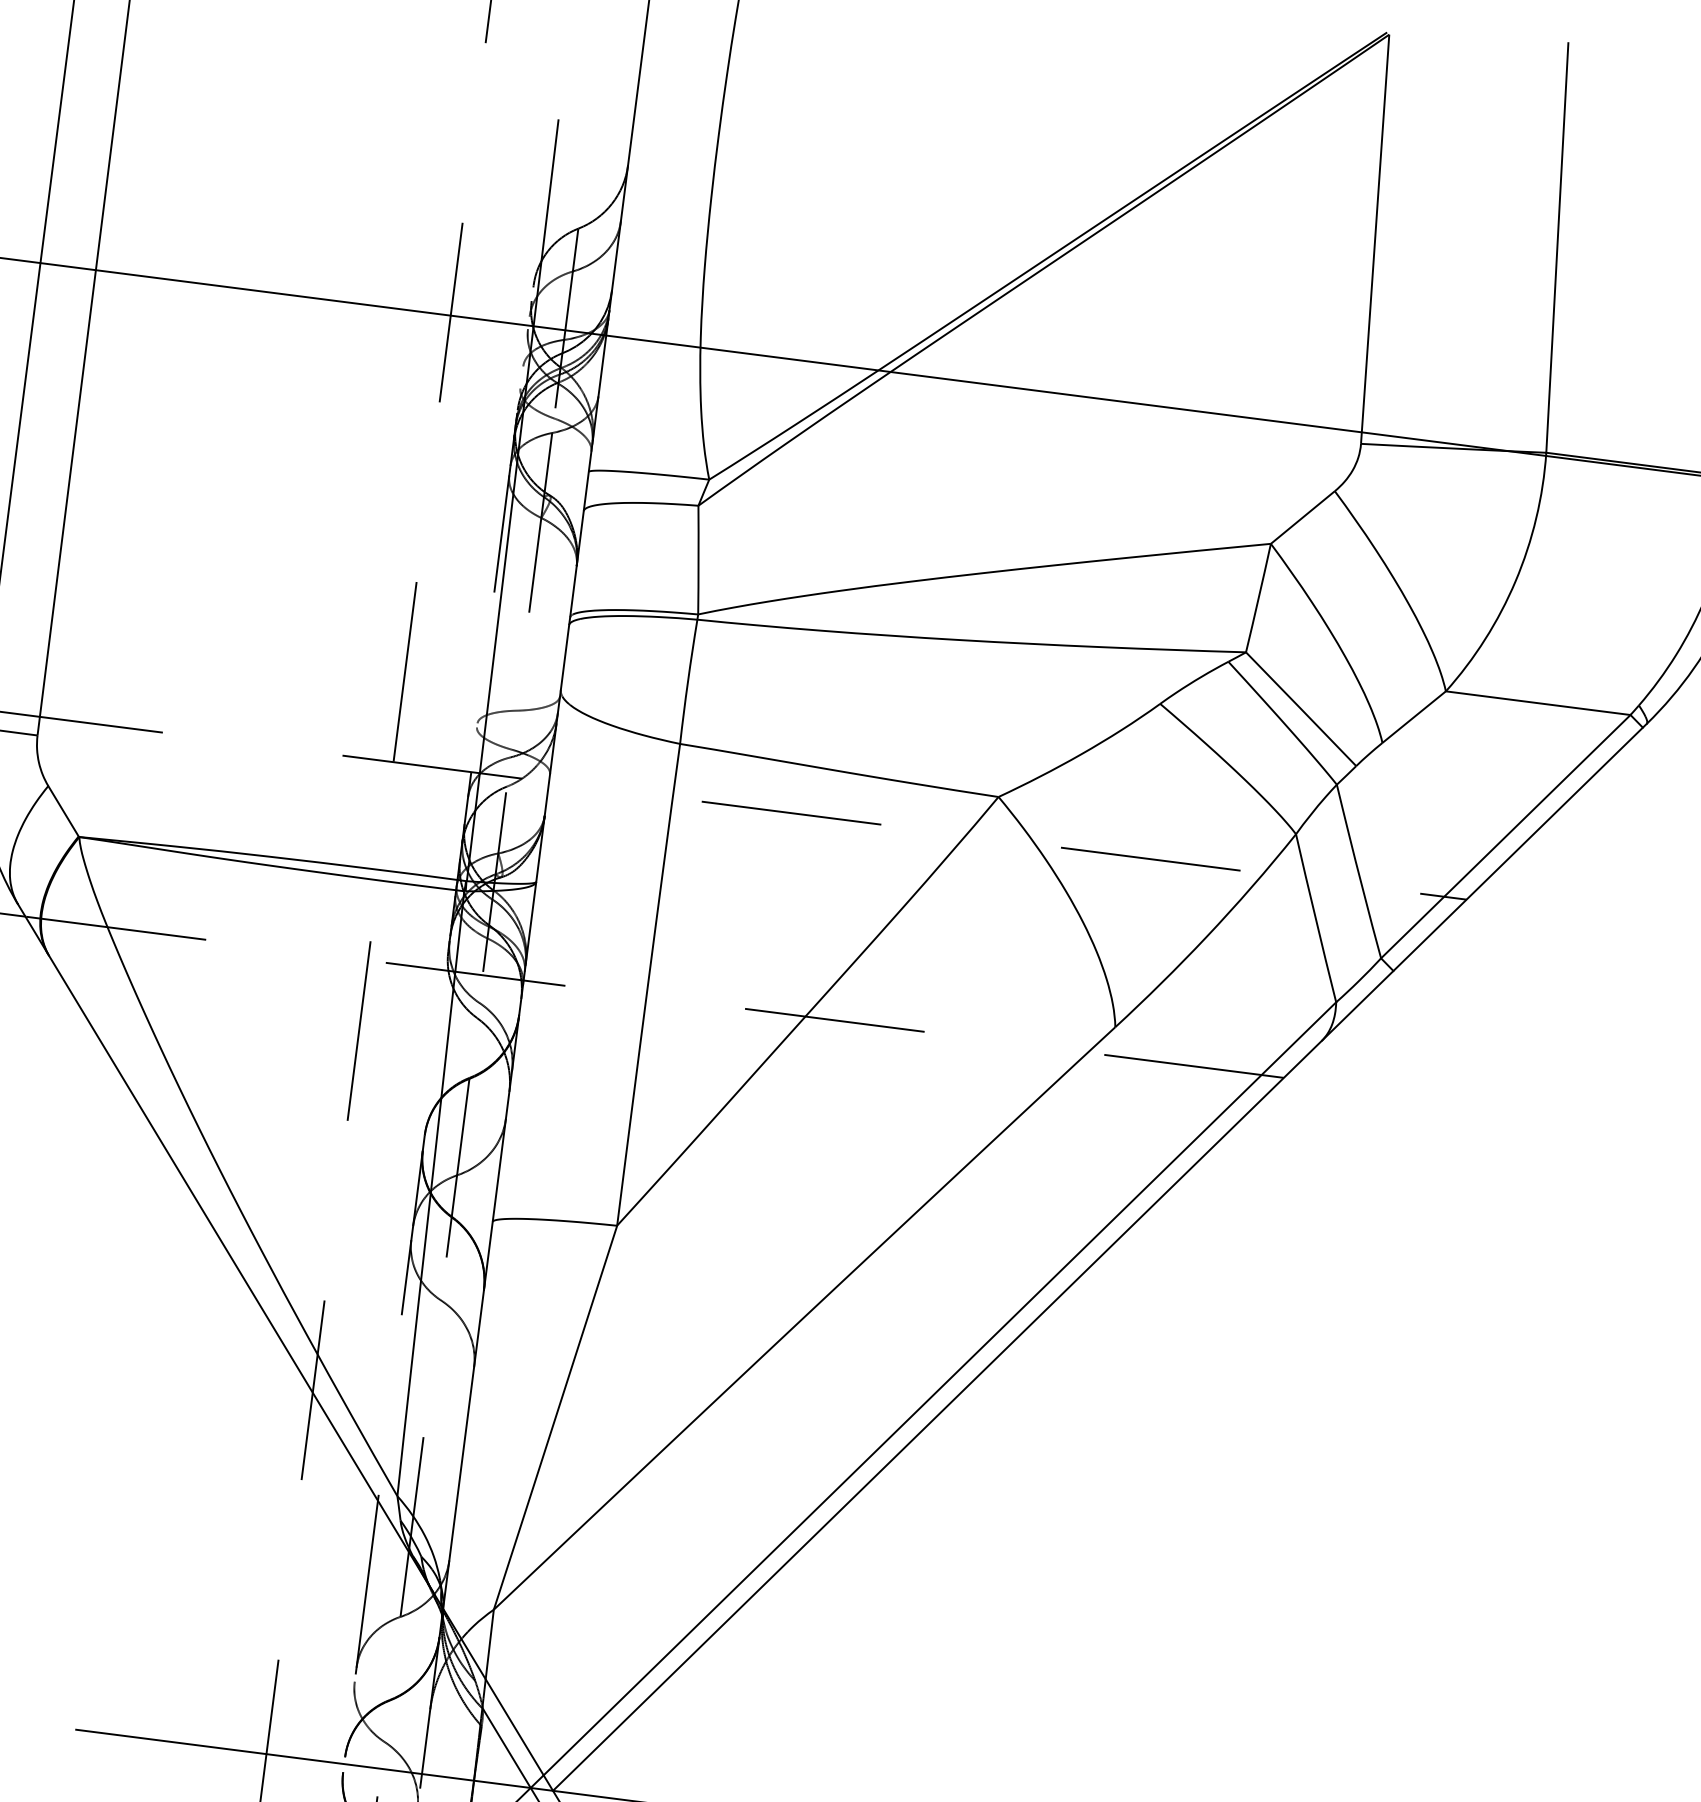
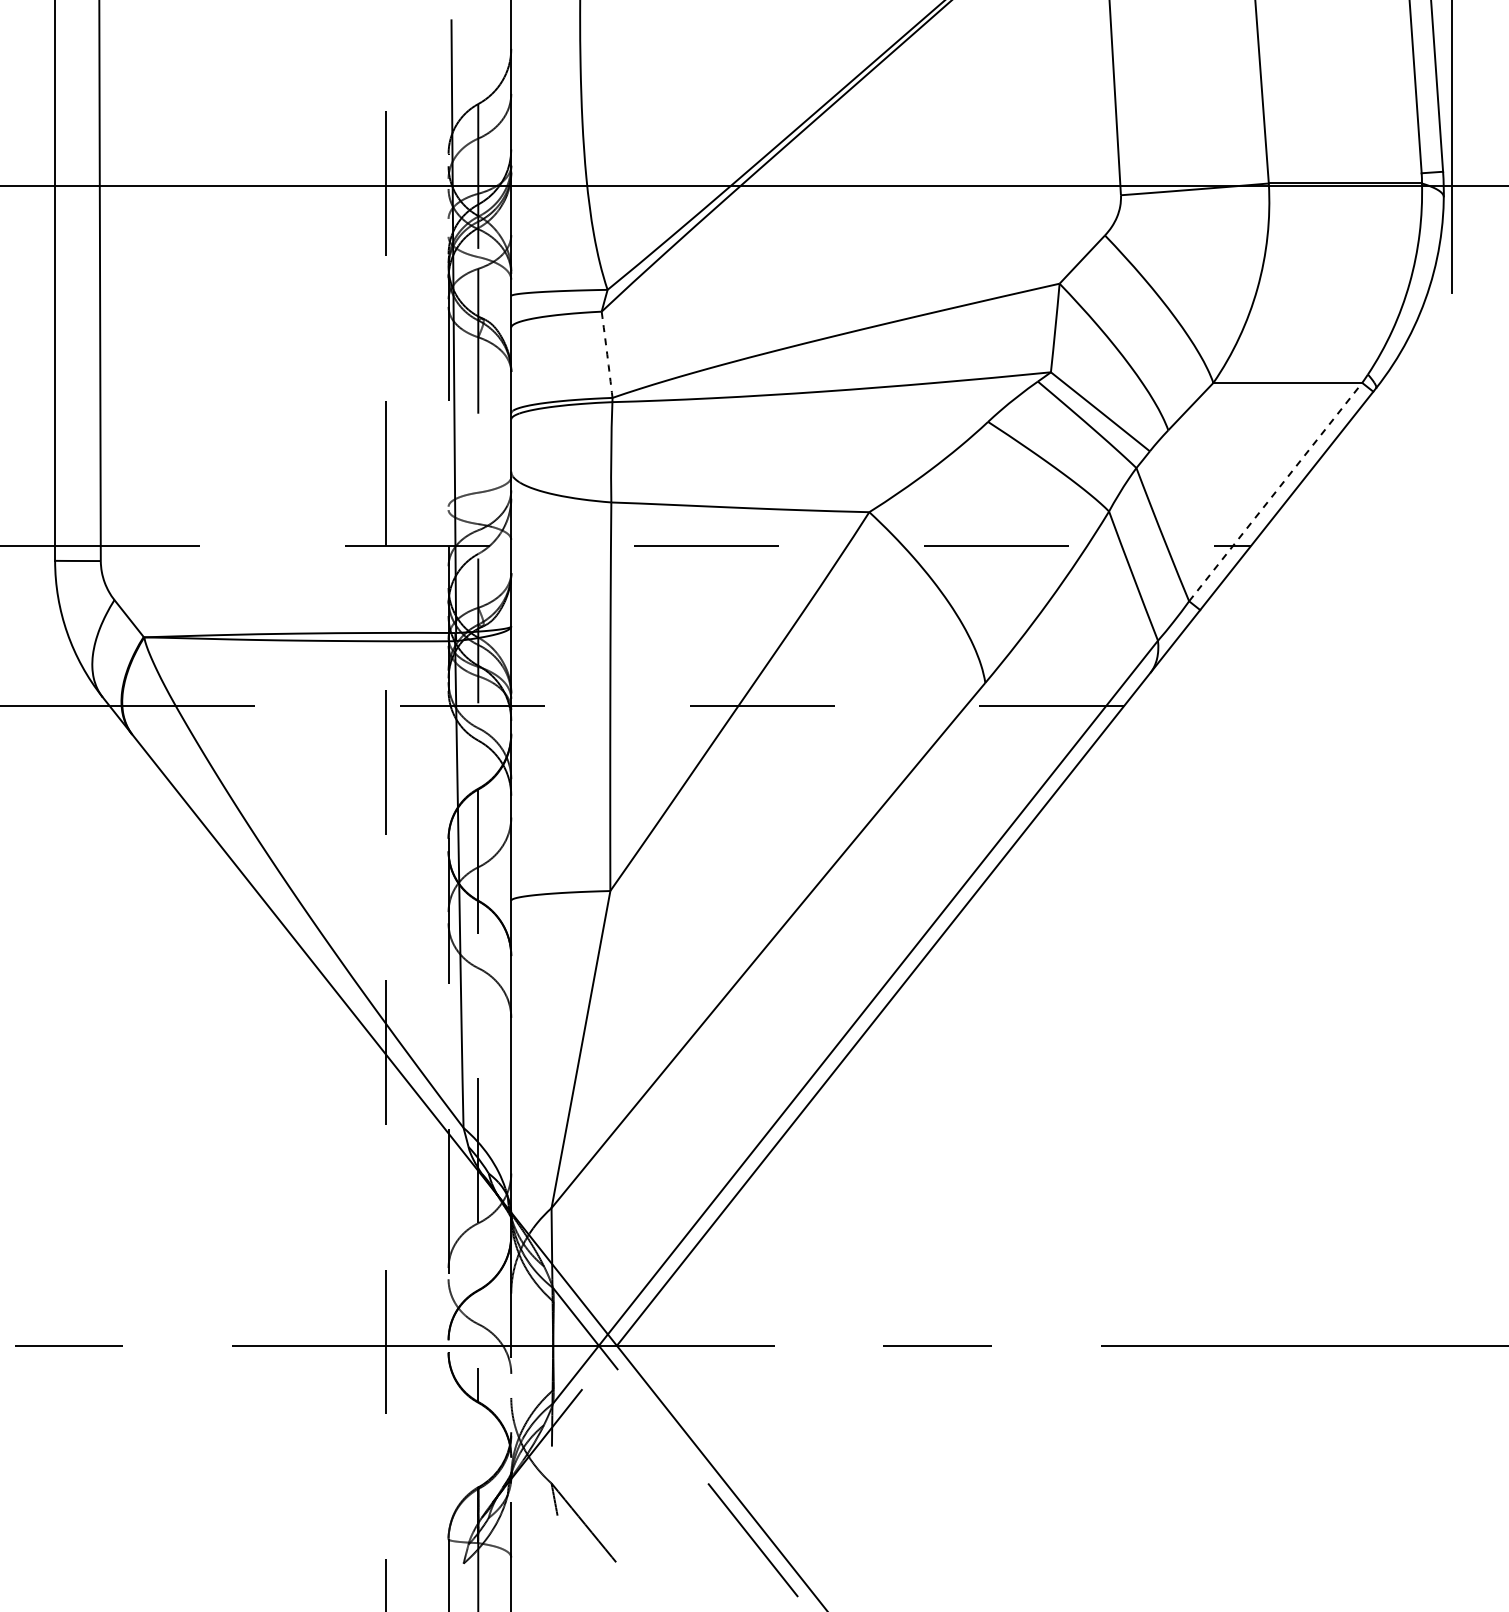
arc: (698, 559) -> (607, 354), solid -> dashed
line: (1506, 836) -> (1276, 491), solid -> dashed

